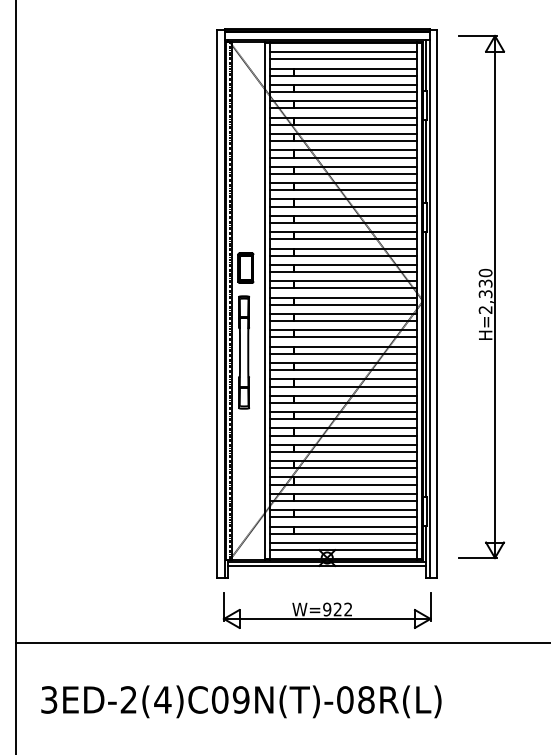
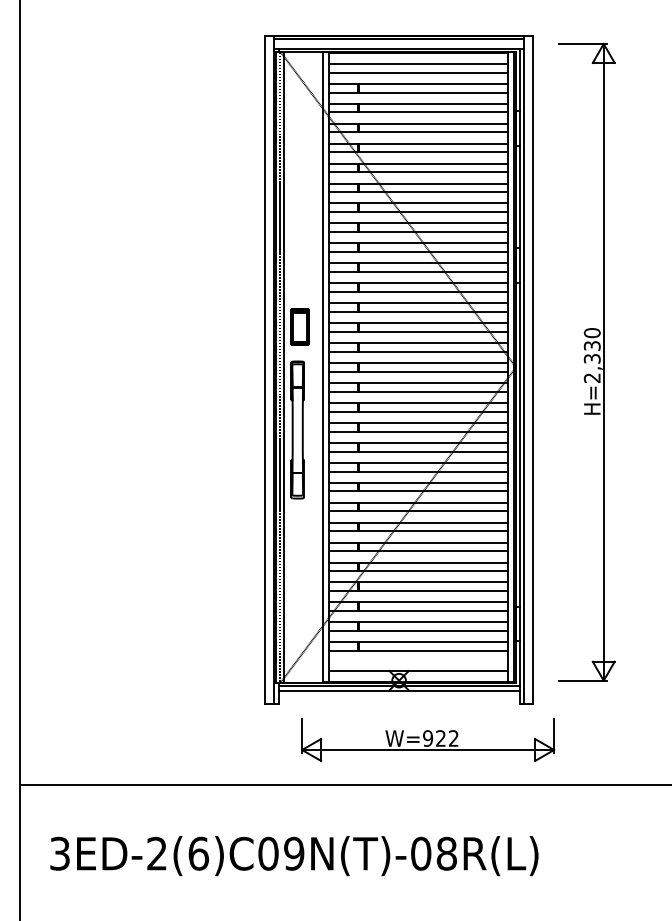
line: (343, 543) -> (418, 662), removed
part: (327, 610) -> (428, 739), moved
text: (162, 699) -> (198, 853), 3ED-2(4)C09N(T)-08R(L) -> 3ED-2(6)C09N(T)-08R(L)

